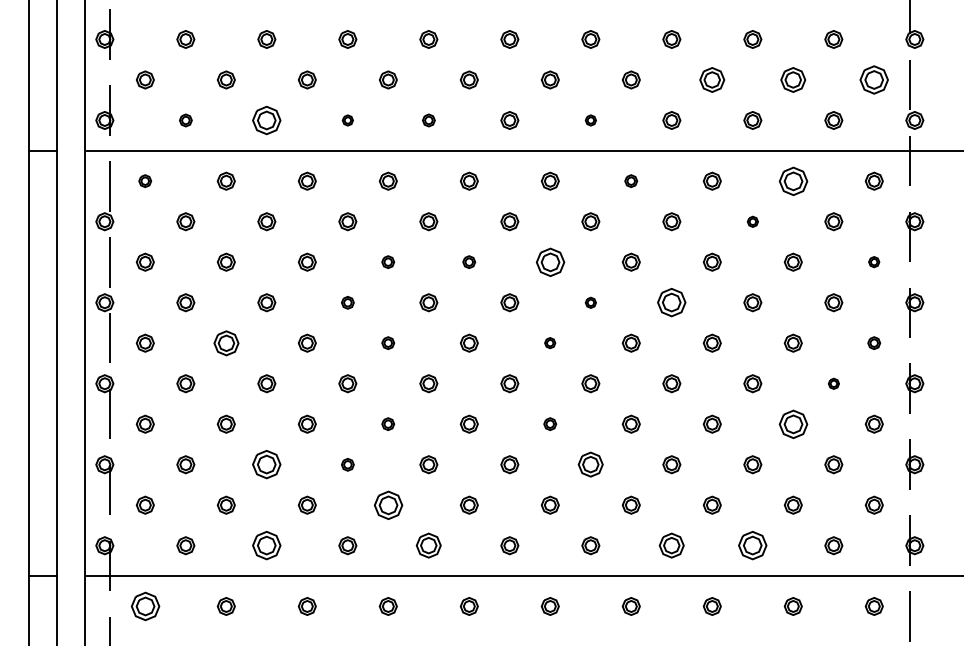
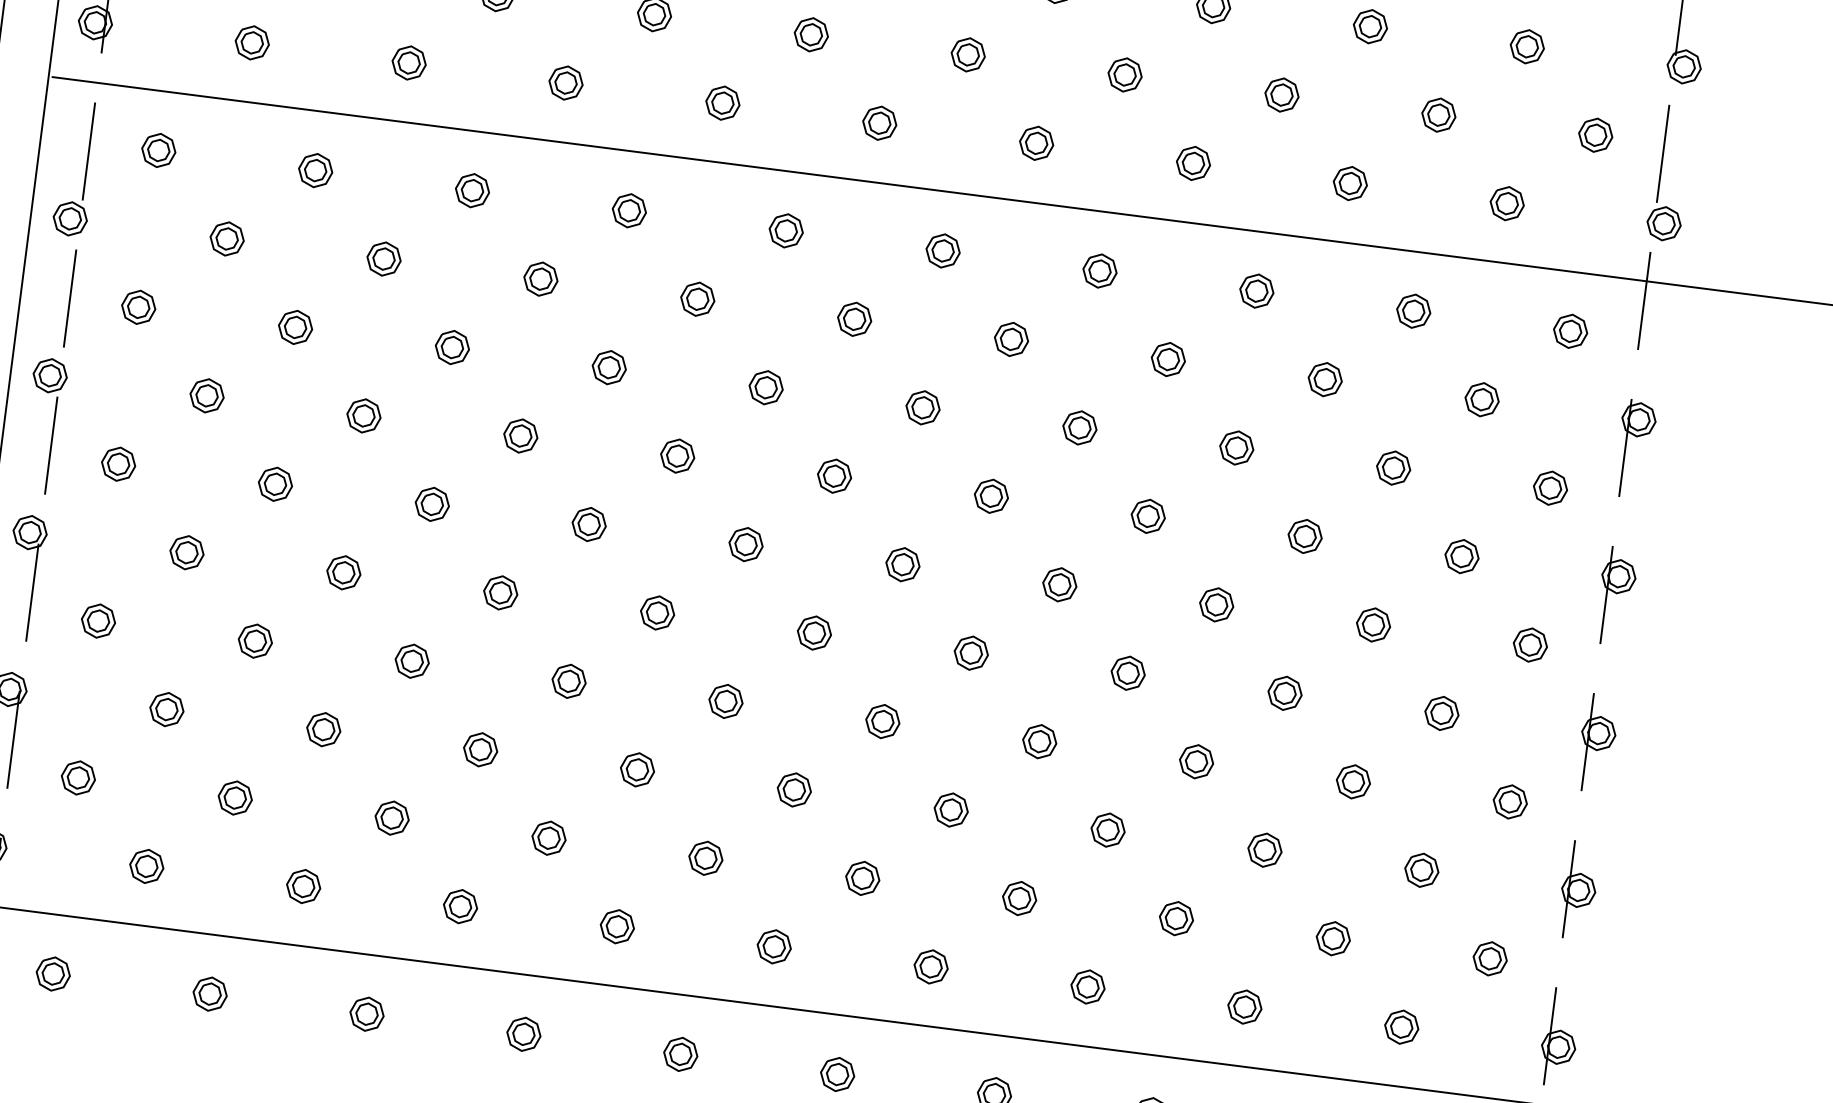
part: (712, 79) -> (1282, 94), size x0.71
part: (793, 79) -> (1439, 114), size x0.71
part: (874, 79) -> (1596, 134), size x0.62
part: (185, 120) -> (251, 42), size x1.43
part: (266, 120) -> (408, 62), size x0.62
part: (347, 120) -> (565, 83), size x1.67
part: (428, 120) -> (722, 103), size x1.43
part: (590, 120) -> (1035, 143), size x1.67
part: (144, 180) -> (157, 148), size x1.43
part: (630, 180) -> (1098, 269), size x1.43
part: (792, 180) -> (1412, 309), size x0.62
part: (752, 221) -> (1324, 379), size x1.67
part: (387, 261) -> (607, 366), size x1.43
part: (468, 261) -> (764, 386), size x1.43
part: (549, 261) -> (921, 406), size x0.62
part: (873, 261) -> (1549, 486), size x1.67
part: (347, 302) -> (520, 435), size x1.43
part: (590, 302) -> (990, 495), size x1.67
part: (671, 302) -> (1147, 515), size x0.62
part: (225, 342) -> (274, 482), size x0.71
part: (387, 342) -> (587, 522), size x1.43
part: (549, 342) -> (901, 563), size x1.67
part: (873, 342) -> (1528, 643), size x1.43
part: (833, 383) -> (1441, 712), size x1.67
part: (387, 423) -> (567, 679), size x1.43
part: (549, 423) -> (881, 719), size x1.43
part: (792, 423) -> (1352, 780), size x0.62
part: (266, 464) -> (323, 729), size x0.62
part: (347, 464) -> (480, 749), size x1.43
part: (590, 464) -> (950, 809), size x0.71
part: (387, 504) -> (547, 836), size x0.62
part: (266, 545) -> (303, 885), size x0.62
part: (428, 545) -> (616, 926), size x0.71
part: (671, 545) -> (1087, 986), size x0.71
part: (752, 545) -> (1244, 1006), size x0.62
part: (144, 606) -> (51, 973), size x0.62

